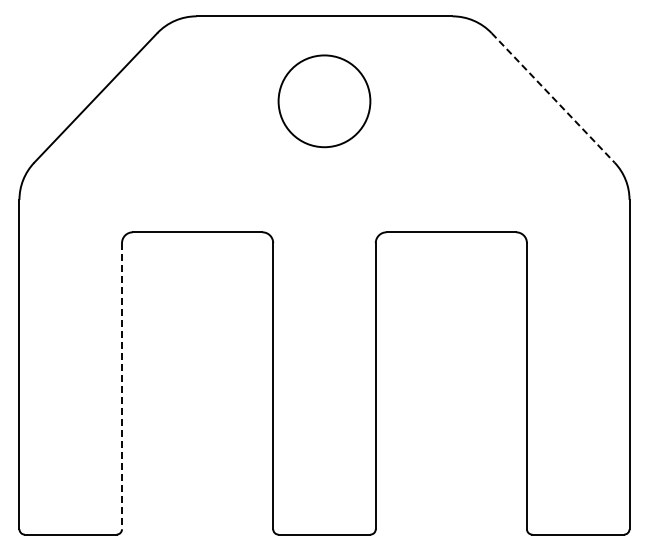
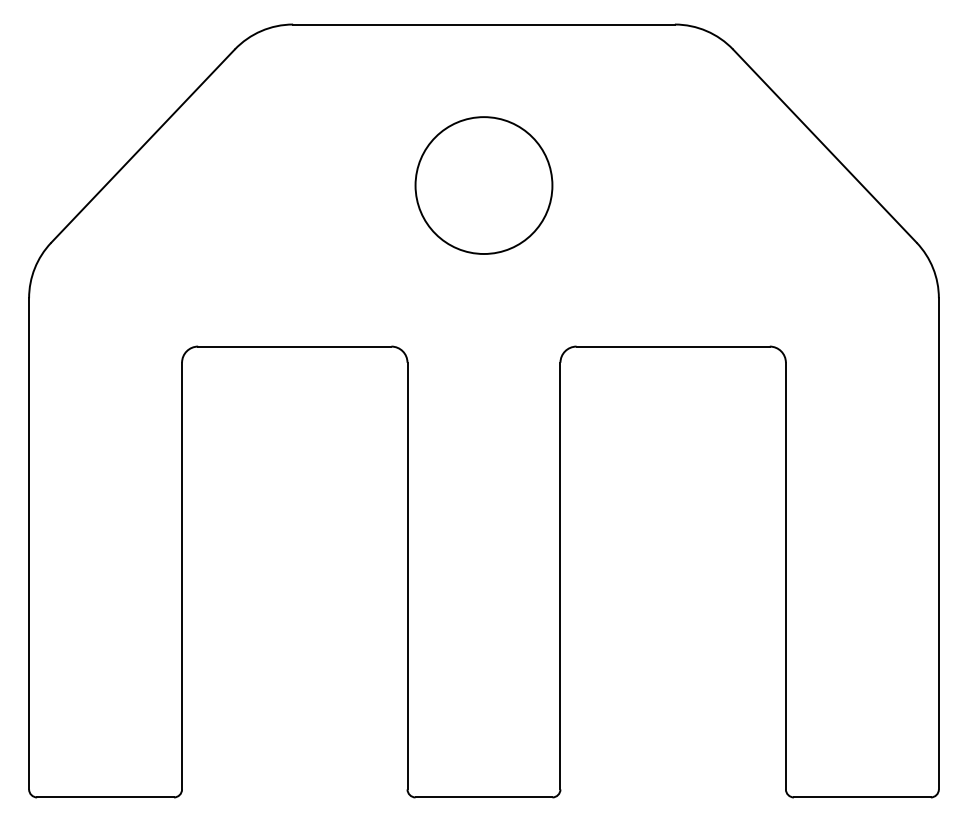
line: (553, 98) -> (825, 147), dashed -> solid
circle: (324, 101) -> (484, 185), moved
line: (122, 386) -> (182, 576), dashed -> solid

